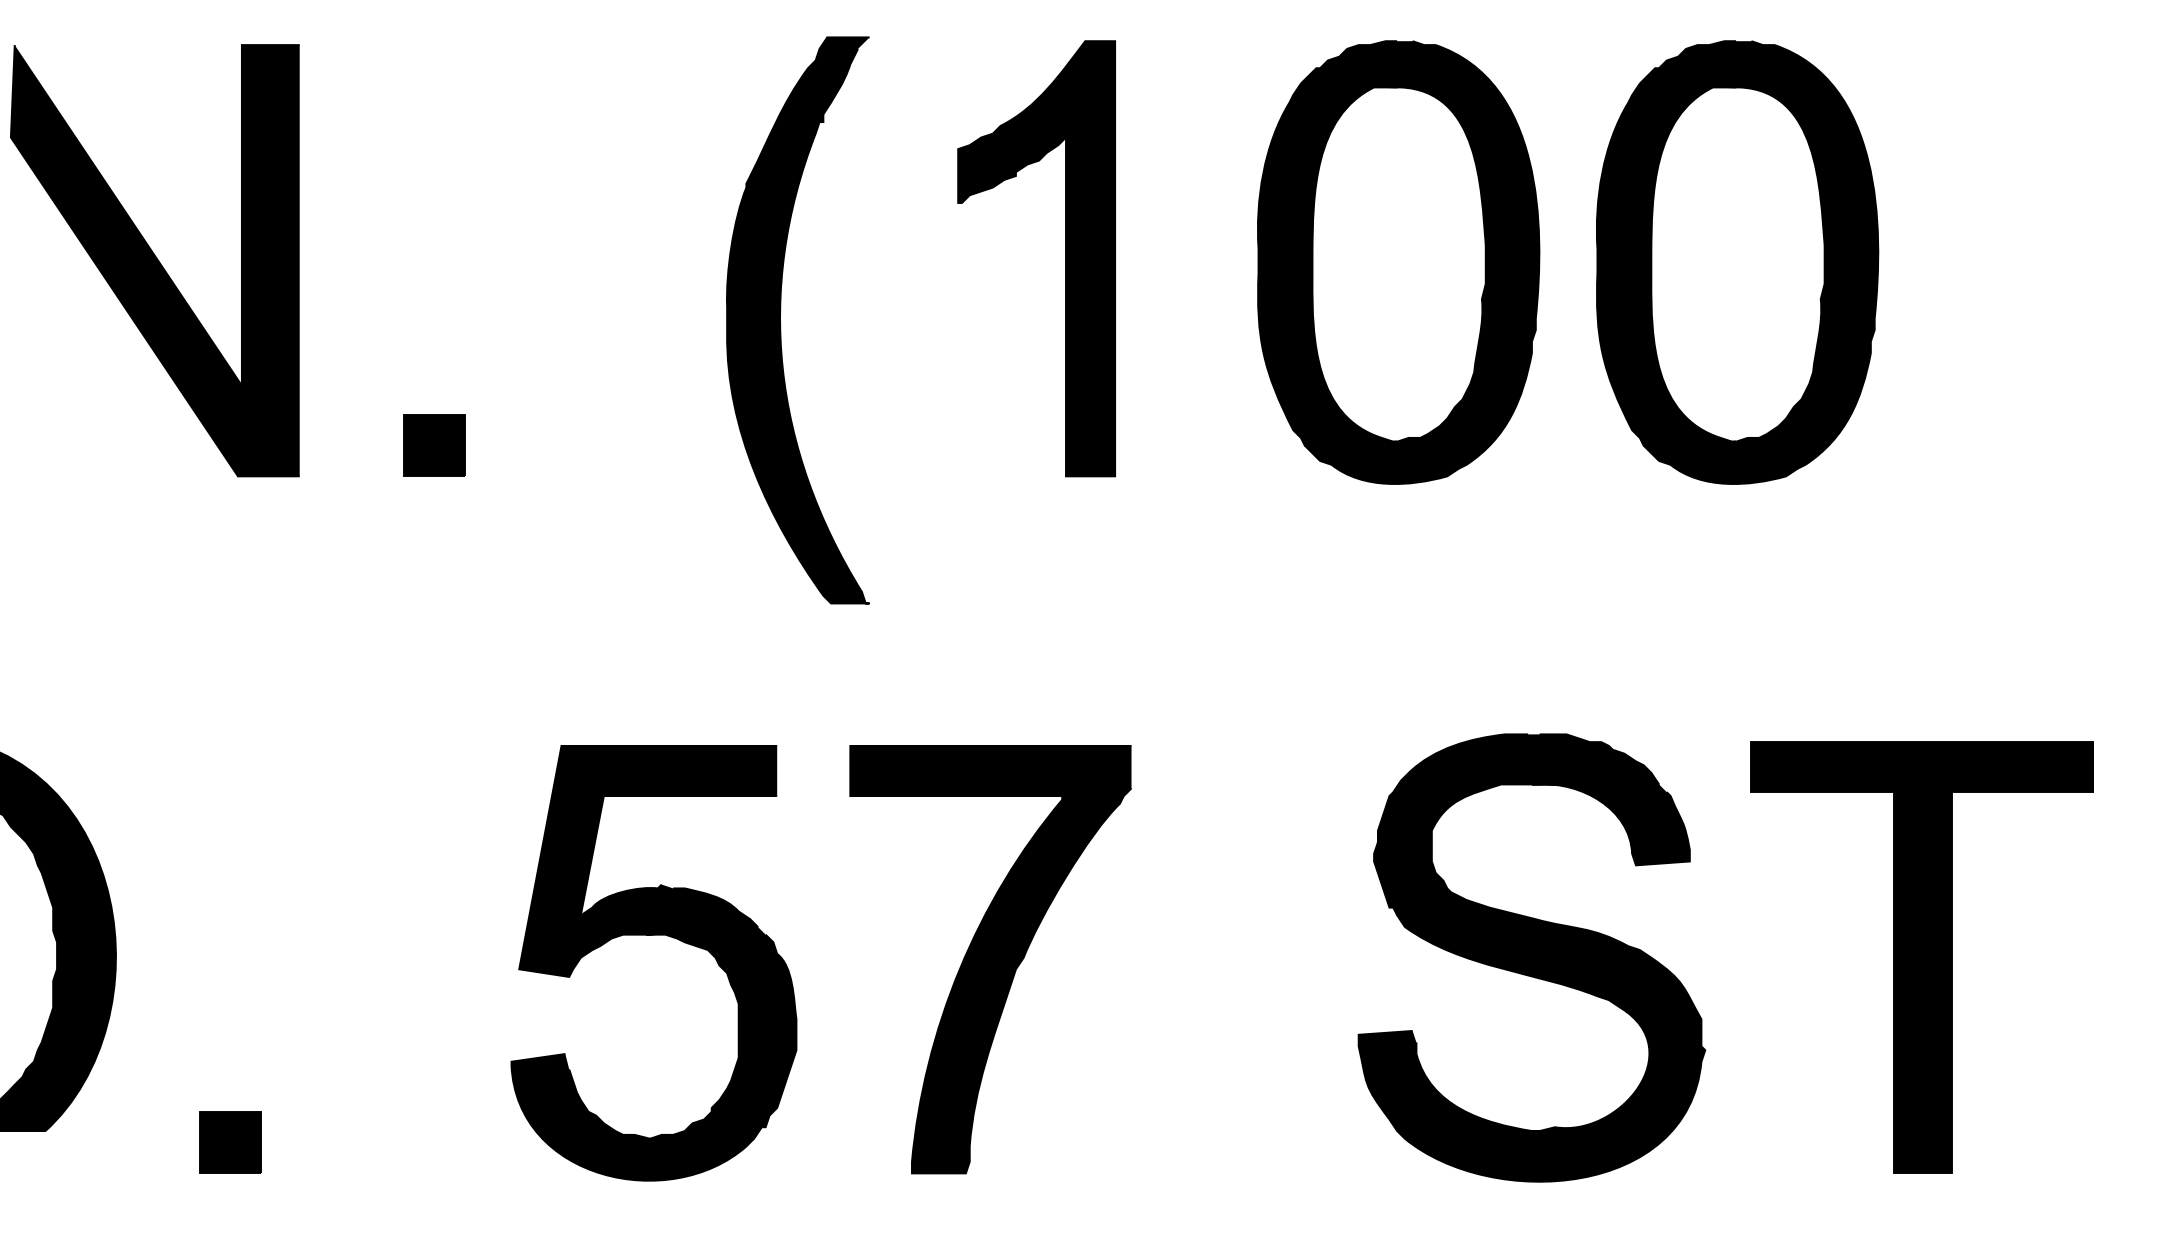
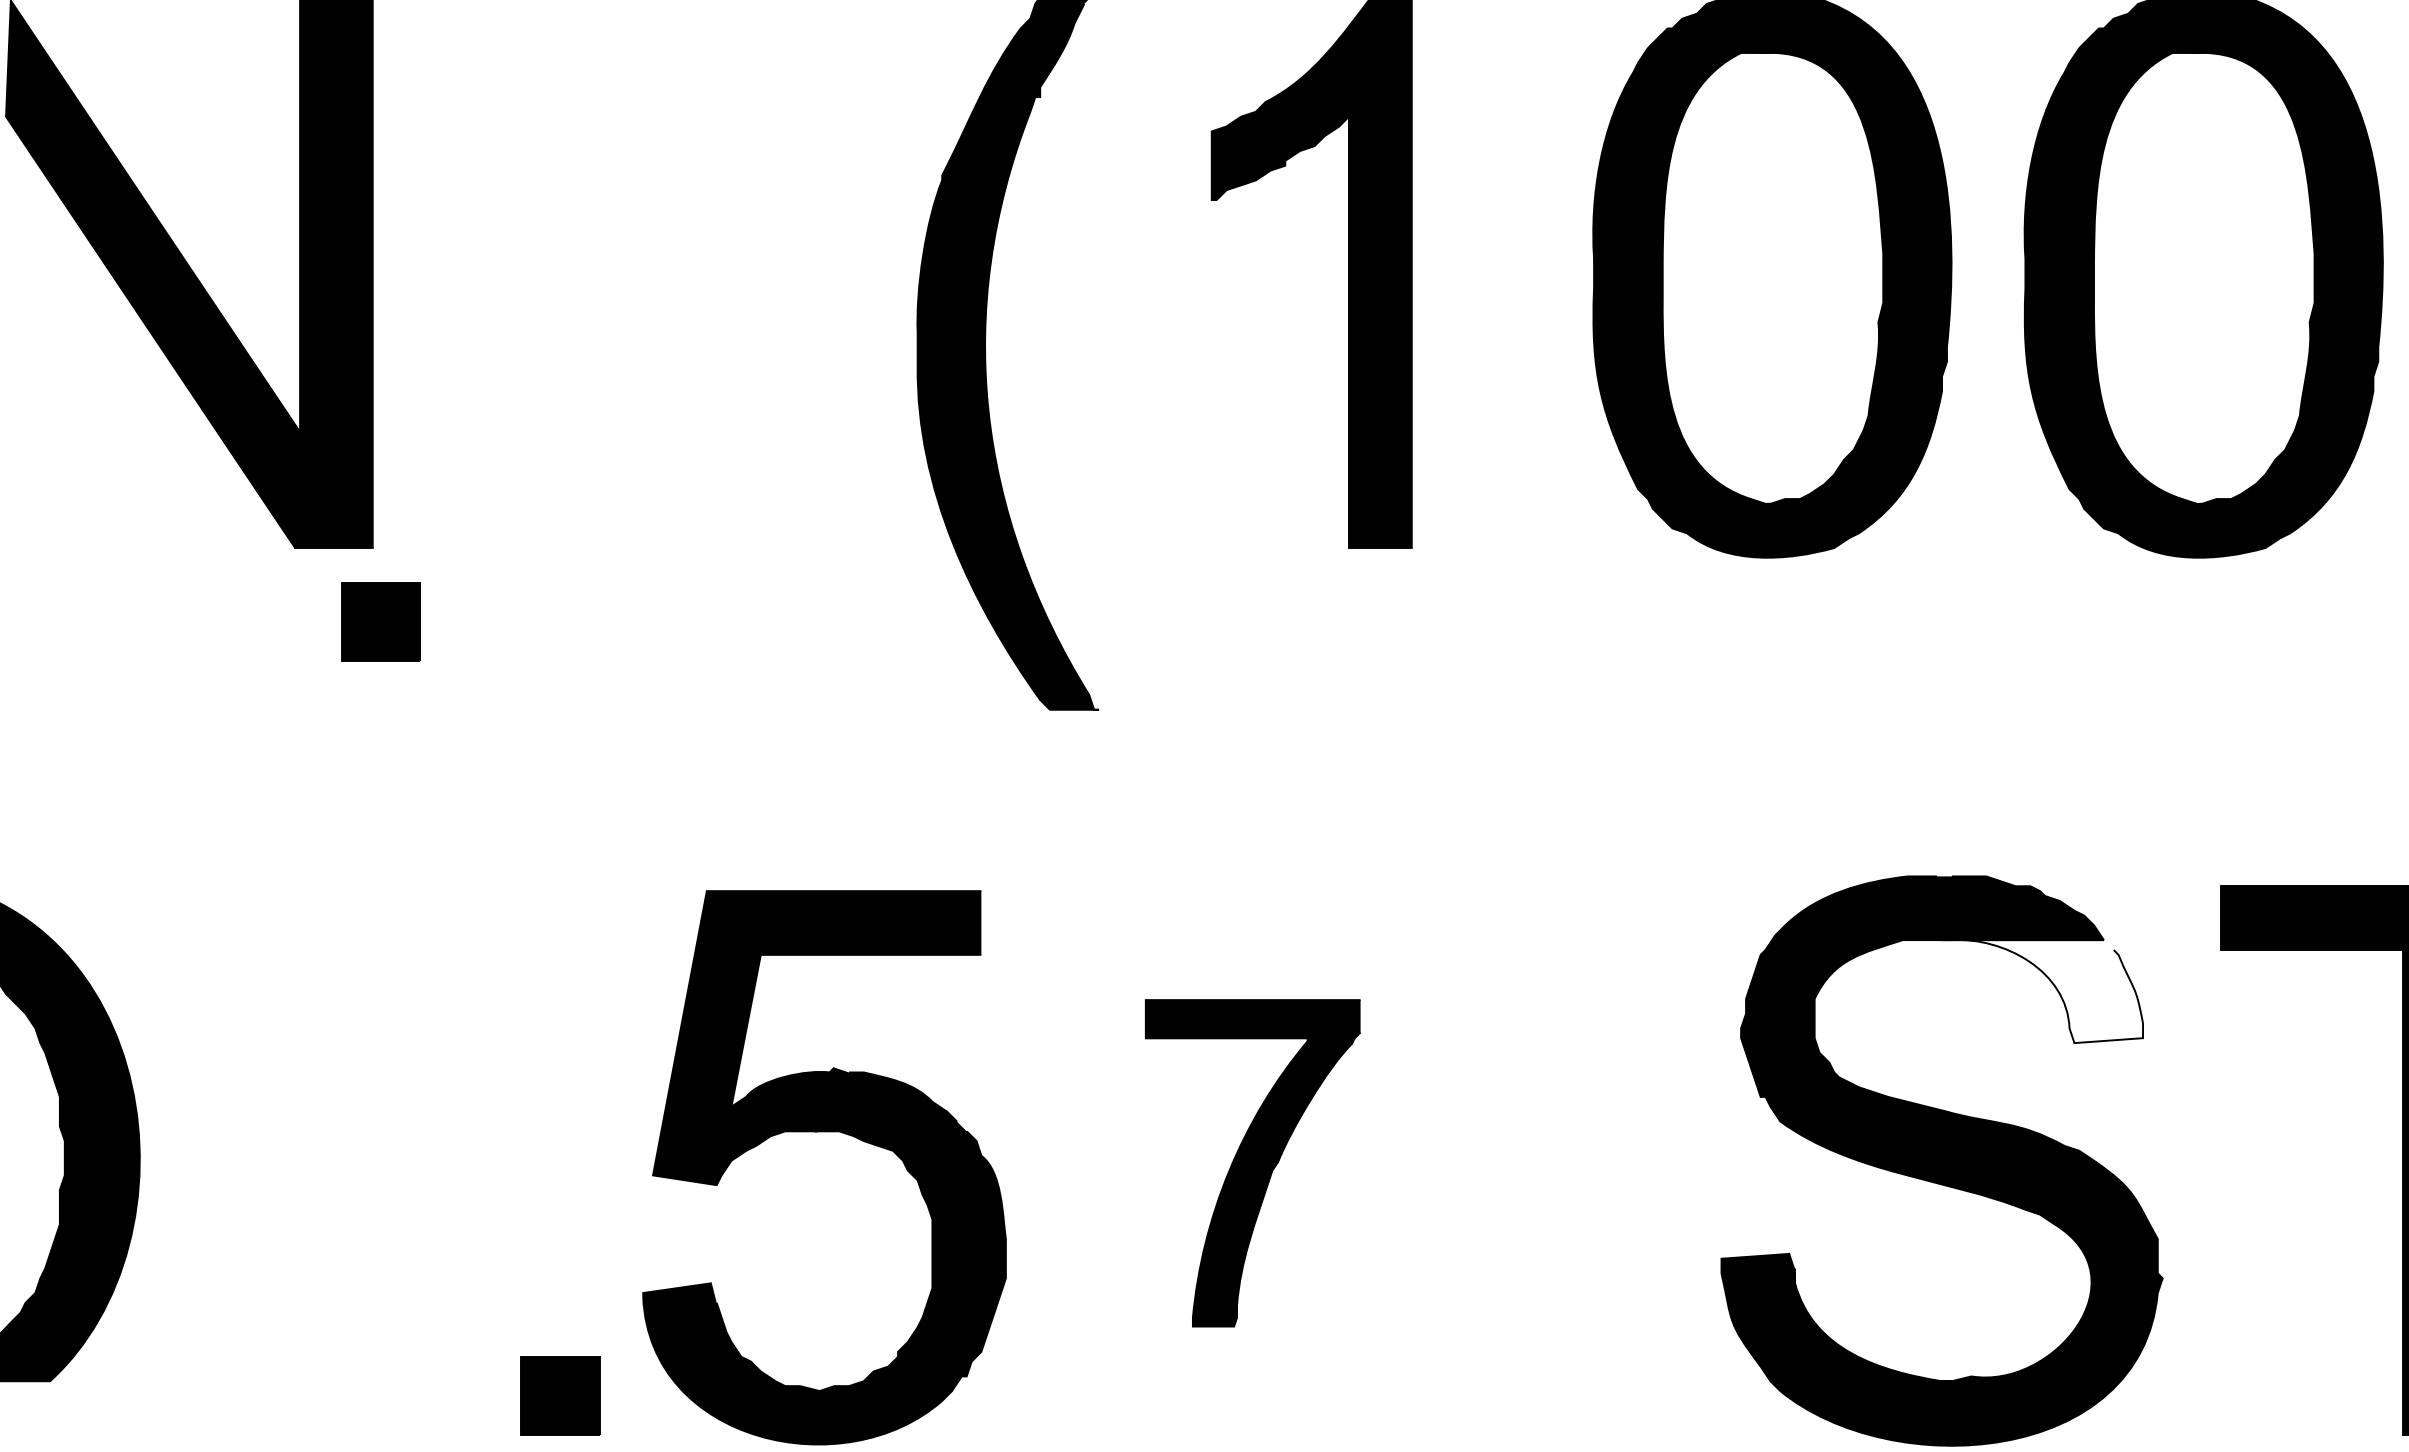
part: (434, 445) -> (381, 621), moved
fill: (1610, 824) -> (2042, 991), removed
part: (990, 959) -> (1252, 1162), size x0.6
part: (230, 1142) -> (560, 1395), moved

